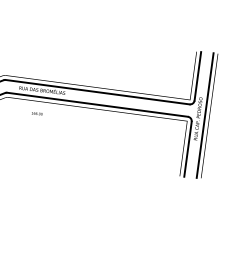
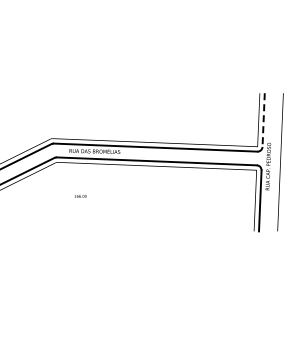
line: (197, 76) -> (263, 120), solid -> dashed
text: (37, 113) -> (80, 196), moved
line: (205, 115) -> (275, 162), removed

